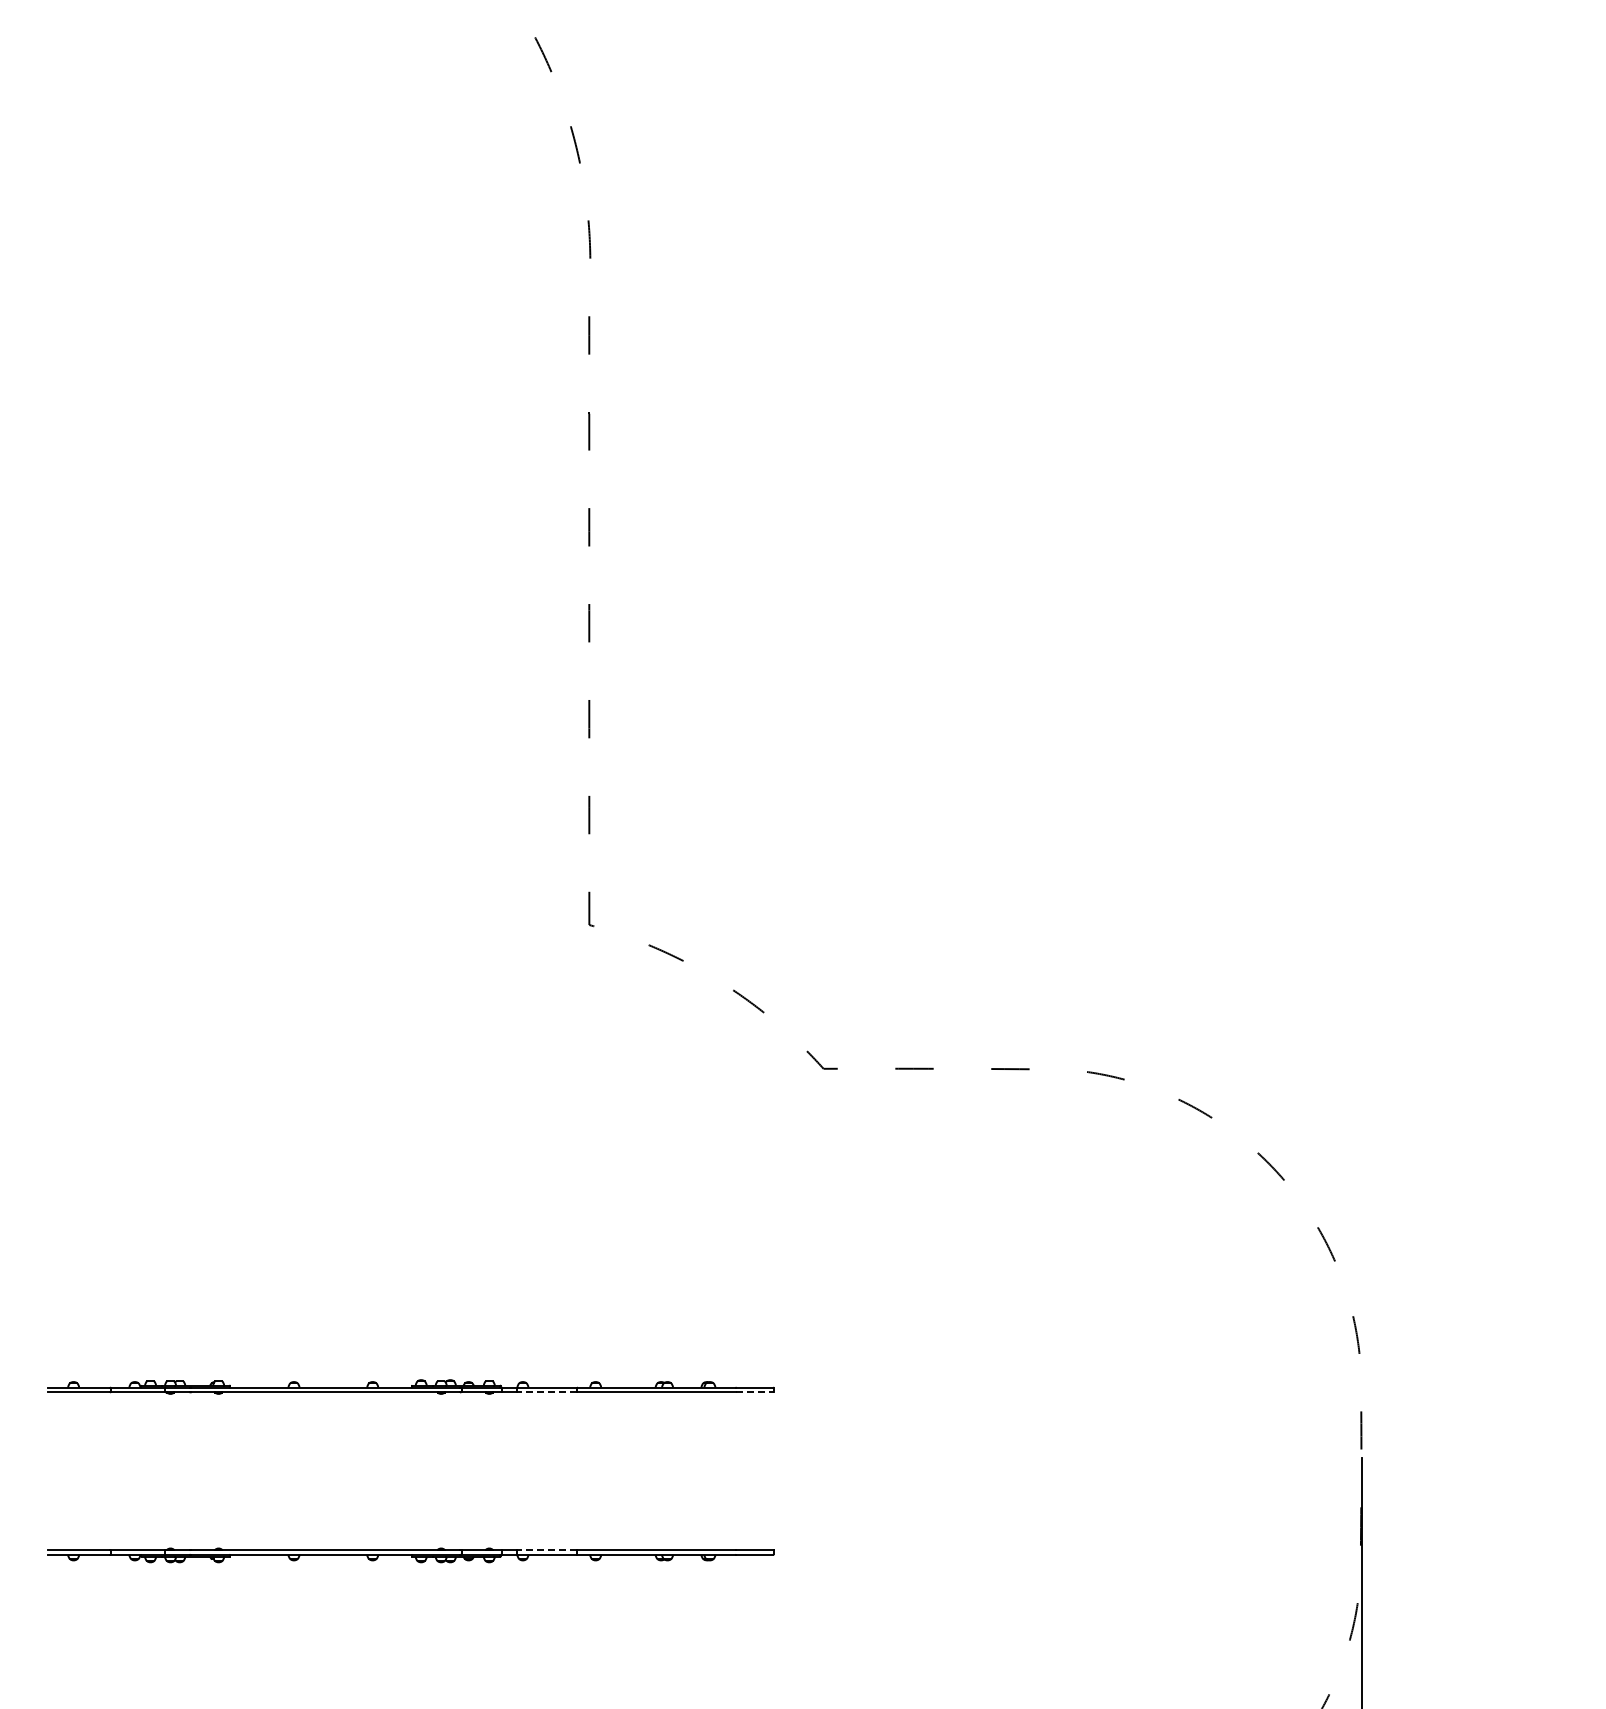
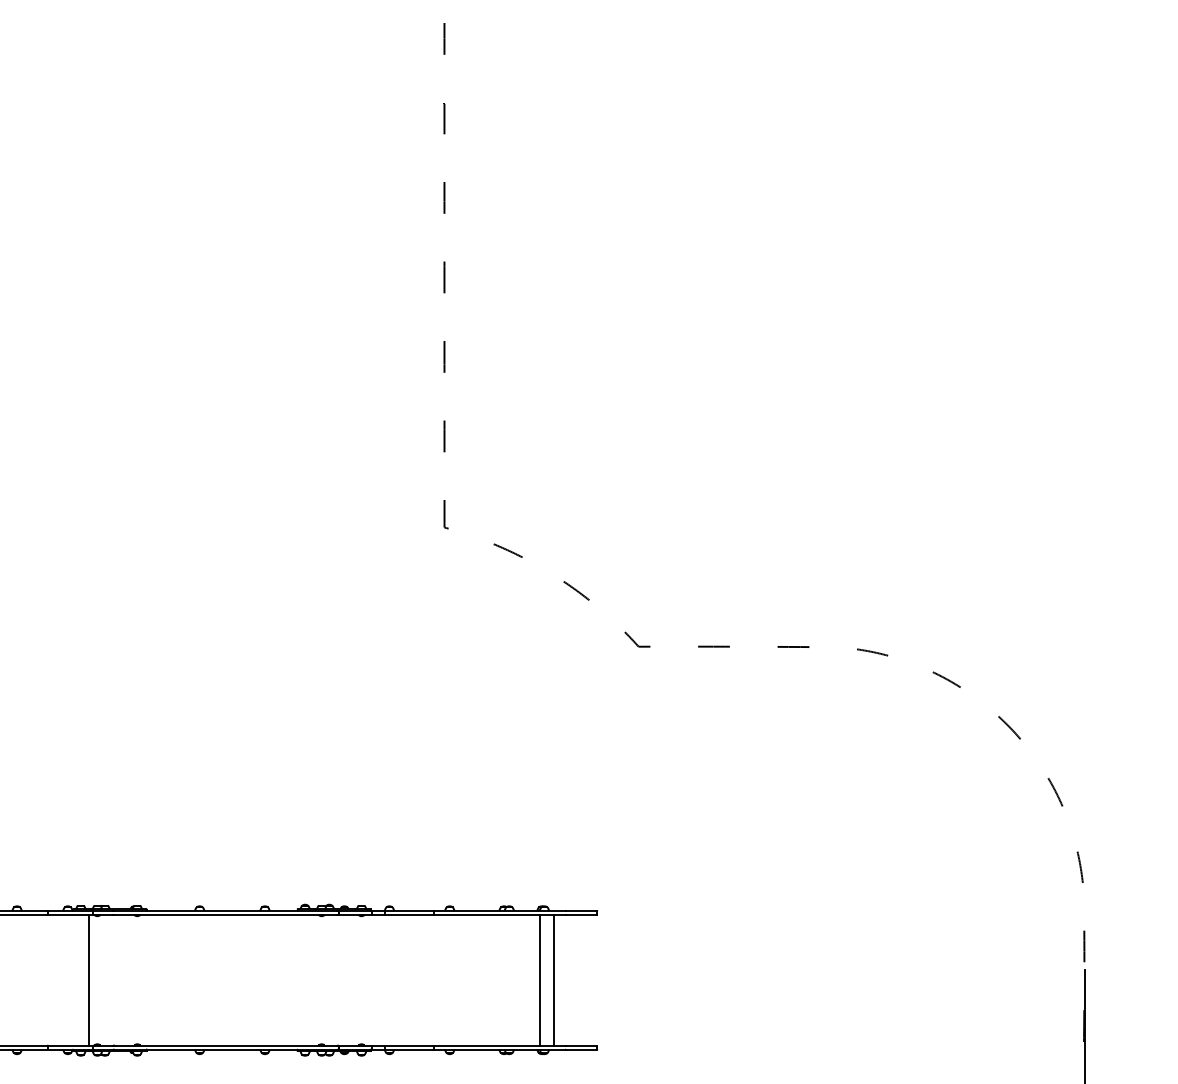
line: (547, 1392) -> (409, 914), dashed -> solid
line: (754, 1392) -> (581, 914), dashed -> solid
line: (160, 1471) -> (89, 980), added
line: (704, 1471) -> (539, 980), added
line: (721, 1471) -> (554, 980), added
line: (547, 1550) -> (409, 1045), dashed -> solid

